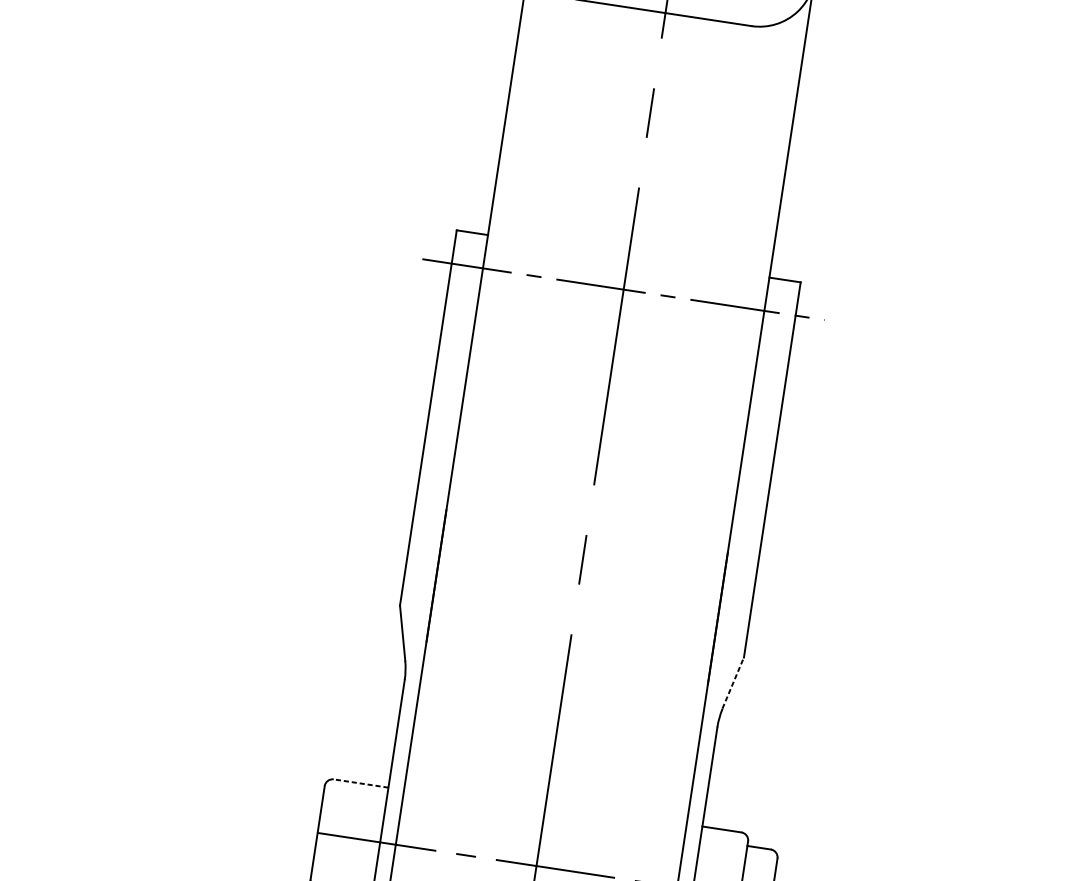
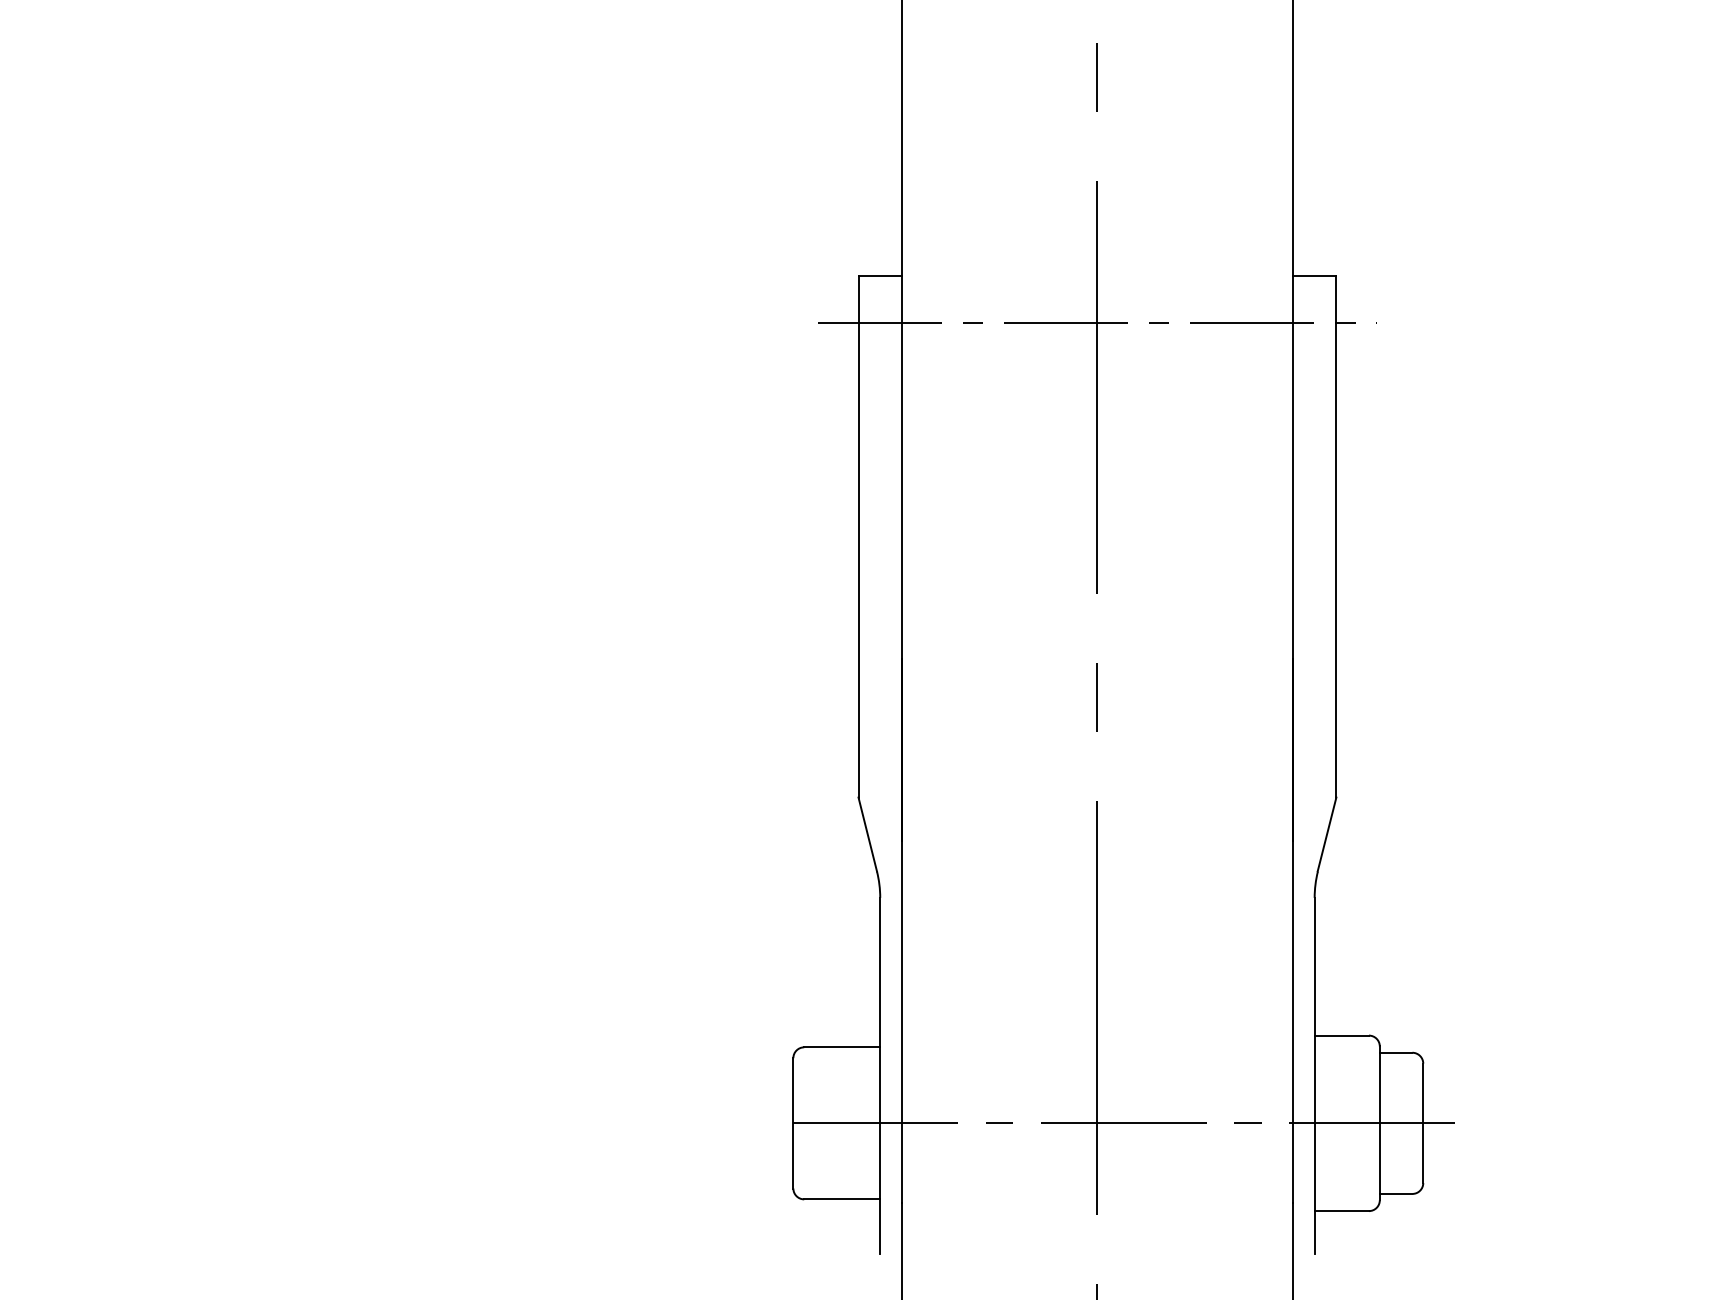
line: (733, 682) -> (1327, 833), dashed -> solid
line: (360, 783) -> (841, 1047), dashed -> solid

